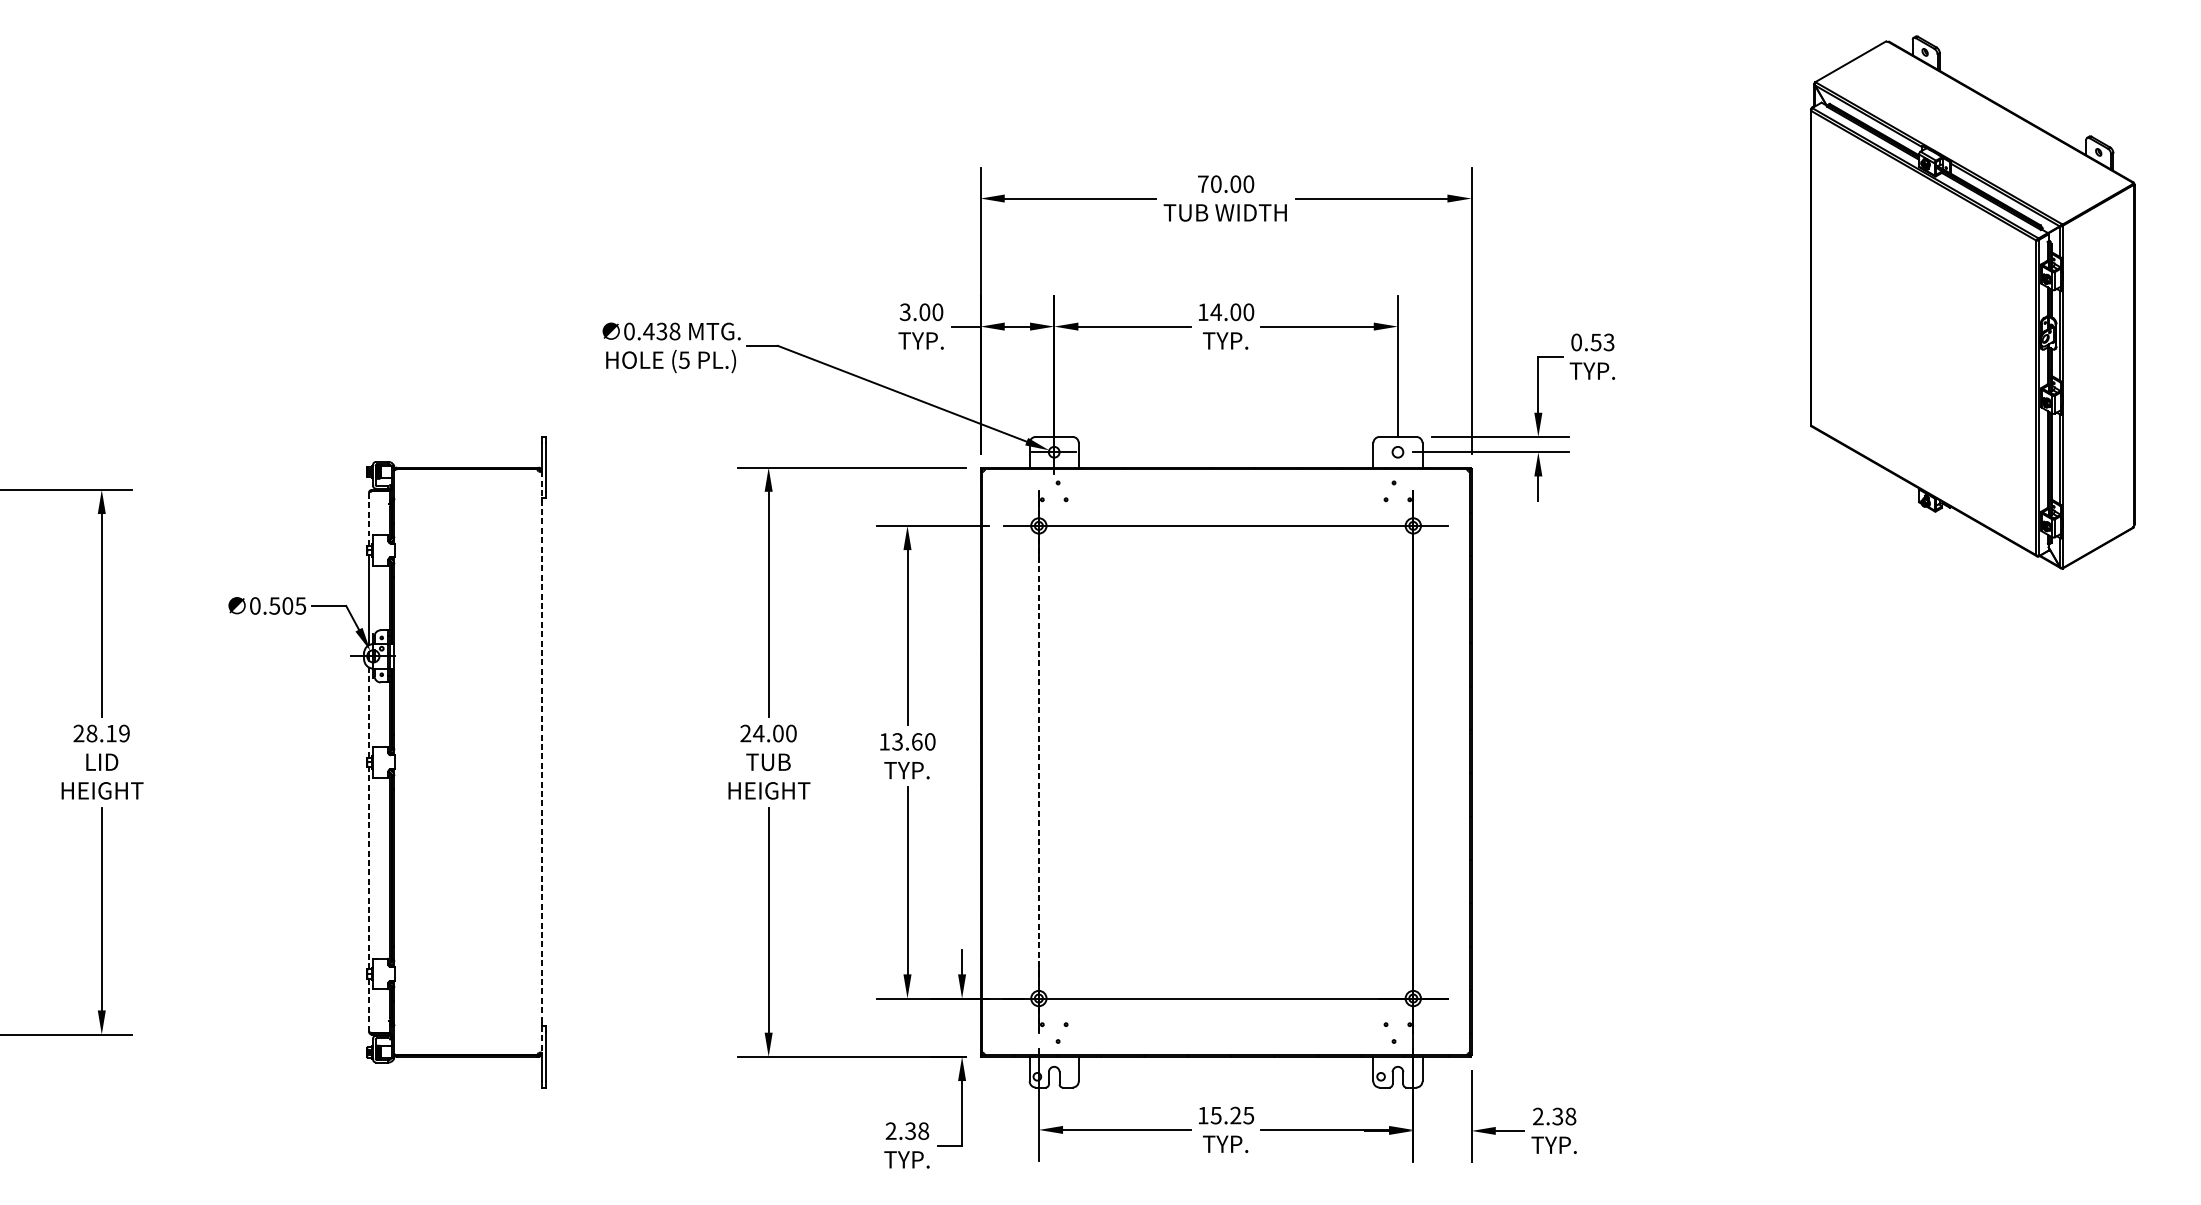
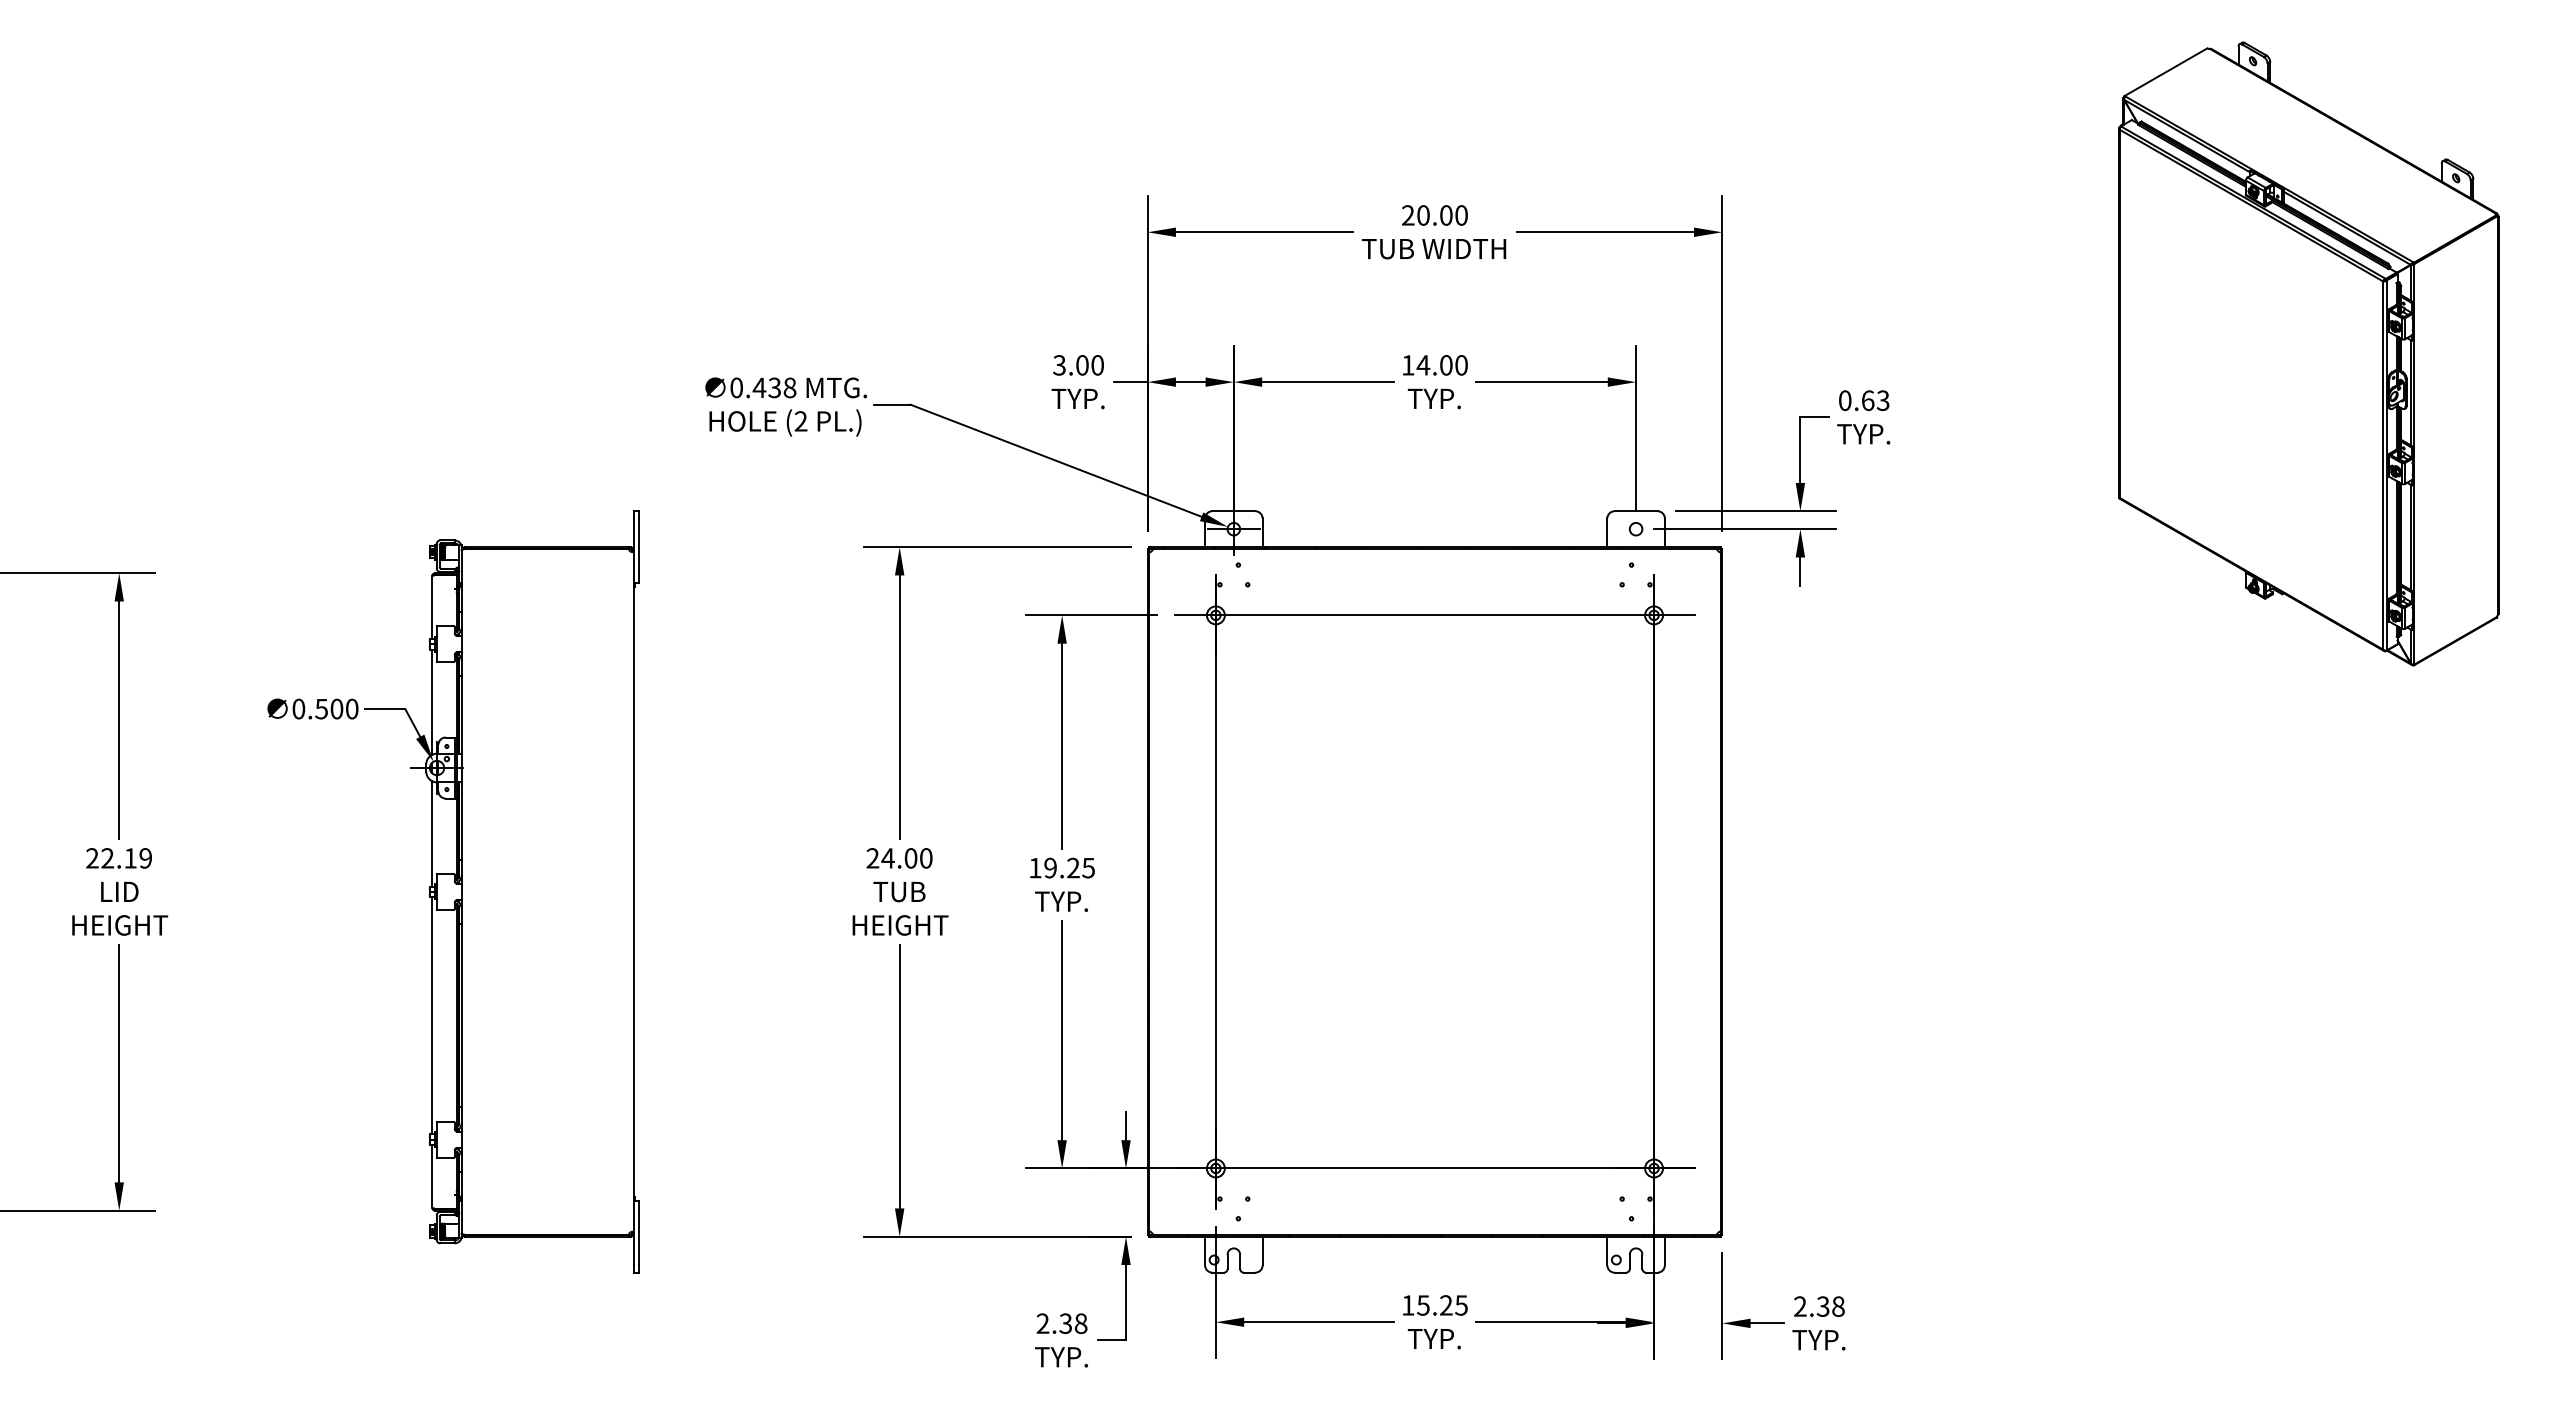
text: (1203, 184) -> (1408, 215), 70.00 -> 20.00
text: (1595, 342) -> (1867, 400), 0.53 -> 0.63
text: (683, 360) -> (800, 421), (5 -> (2
line: (368, 519) -> (431, 607), dashed -> solid
text: (300, 605) -> (351, 708), 0.505 -> 0.500
line: (368, 712) -> (431, 833), dashed -> solid
text: (91, 733) -> (107, 858), 28.19 -> 22.19
text: (913, 741) -> (1069, 867), 13.60 -> 19.25
line: (542, 762) -> (634, 892), dashed -> solid
line: (1038, 762) -> (1215, 892), dashed -> solid
line: (368, 867) -> (431, 1015), dashed -> solid
line: (368, 1004) -> (431, 1175), dashed -> solid

